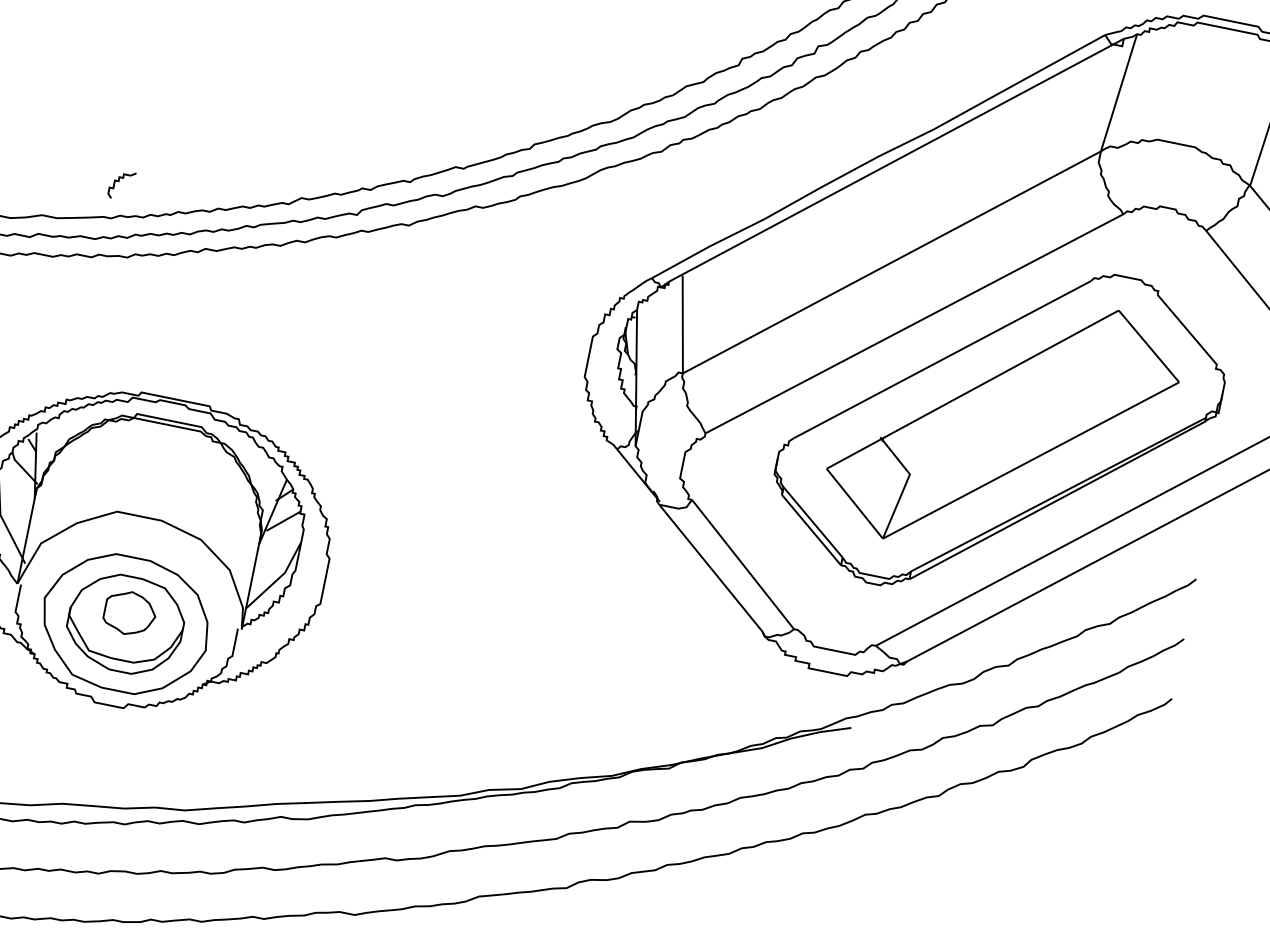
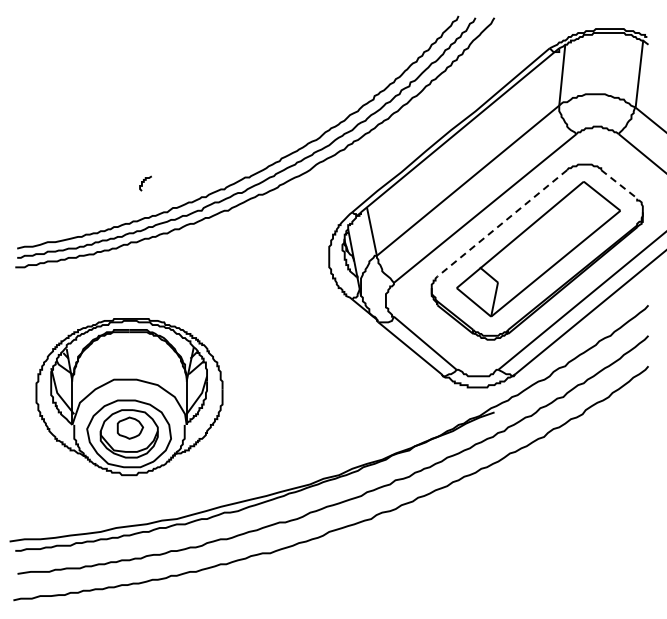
curve: (119, 182) -> (144, 182), moved
line: (1187, 330) -> (619, 184), solid -> dashed
line: (942, 360) -> (502, 223), solid -> dashed

